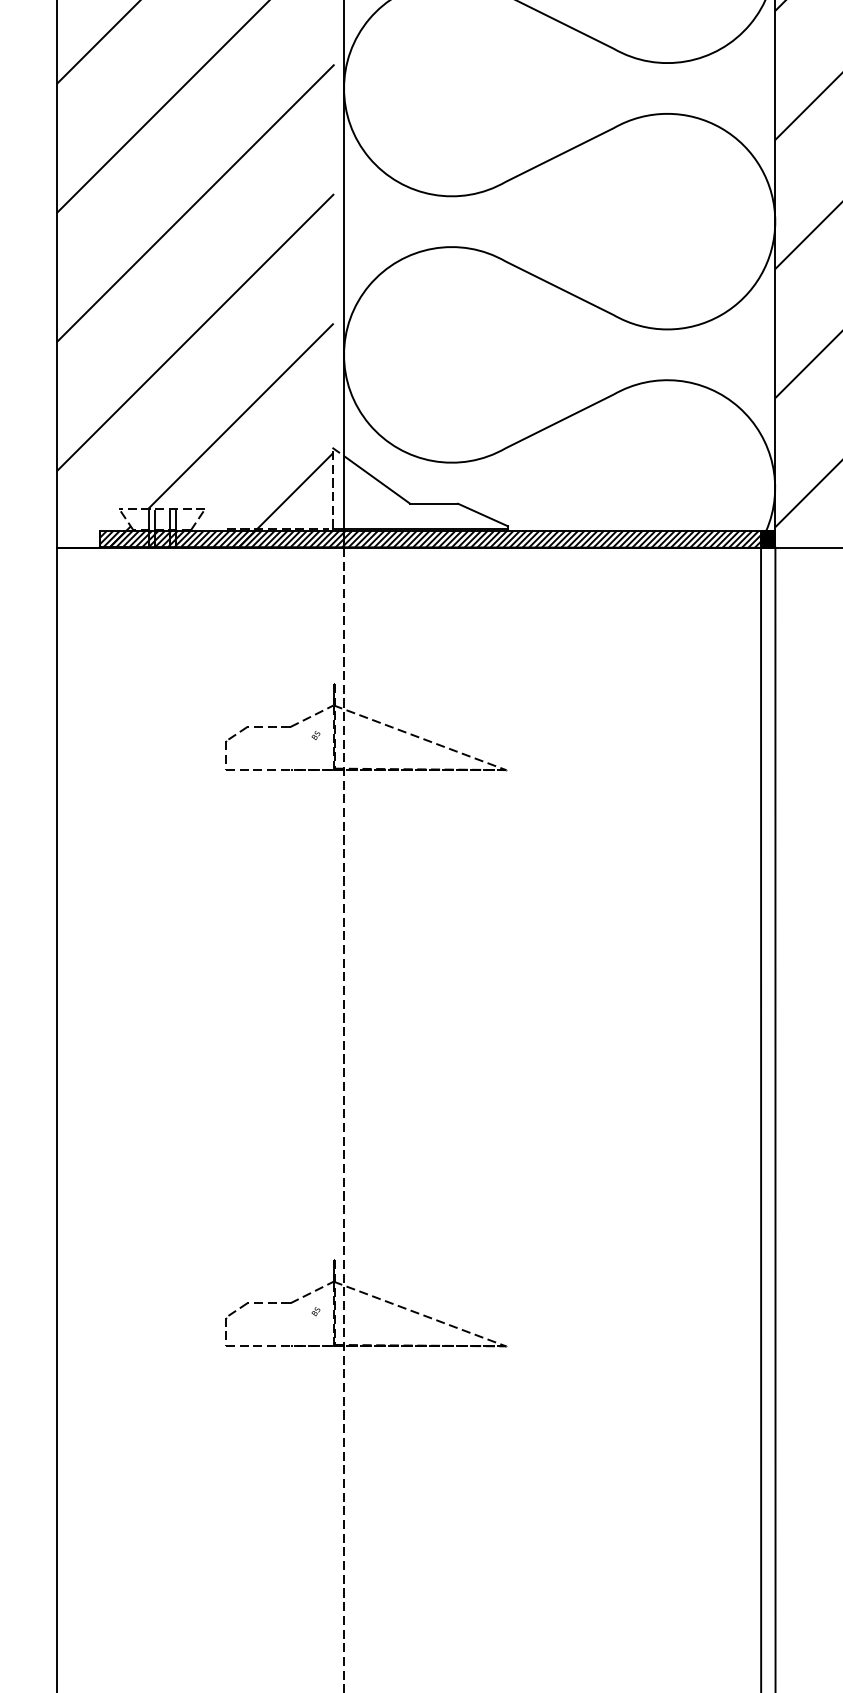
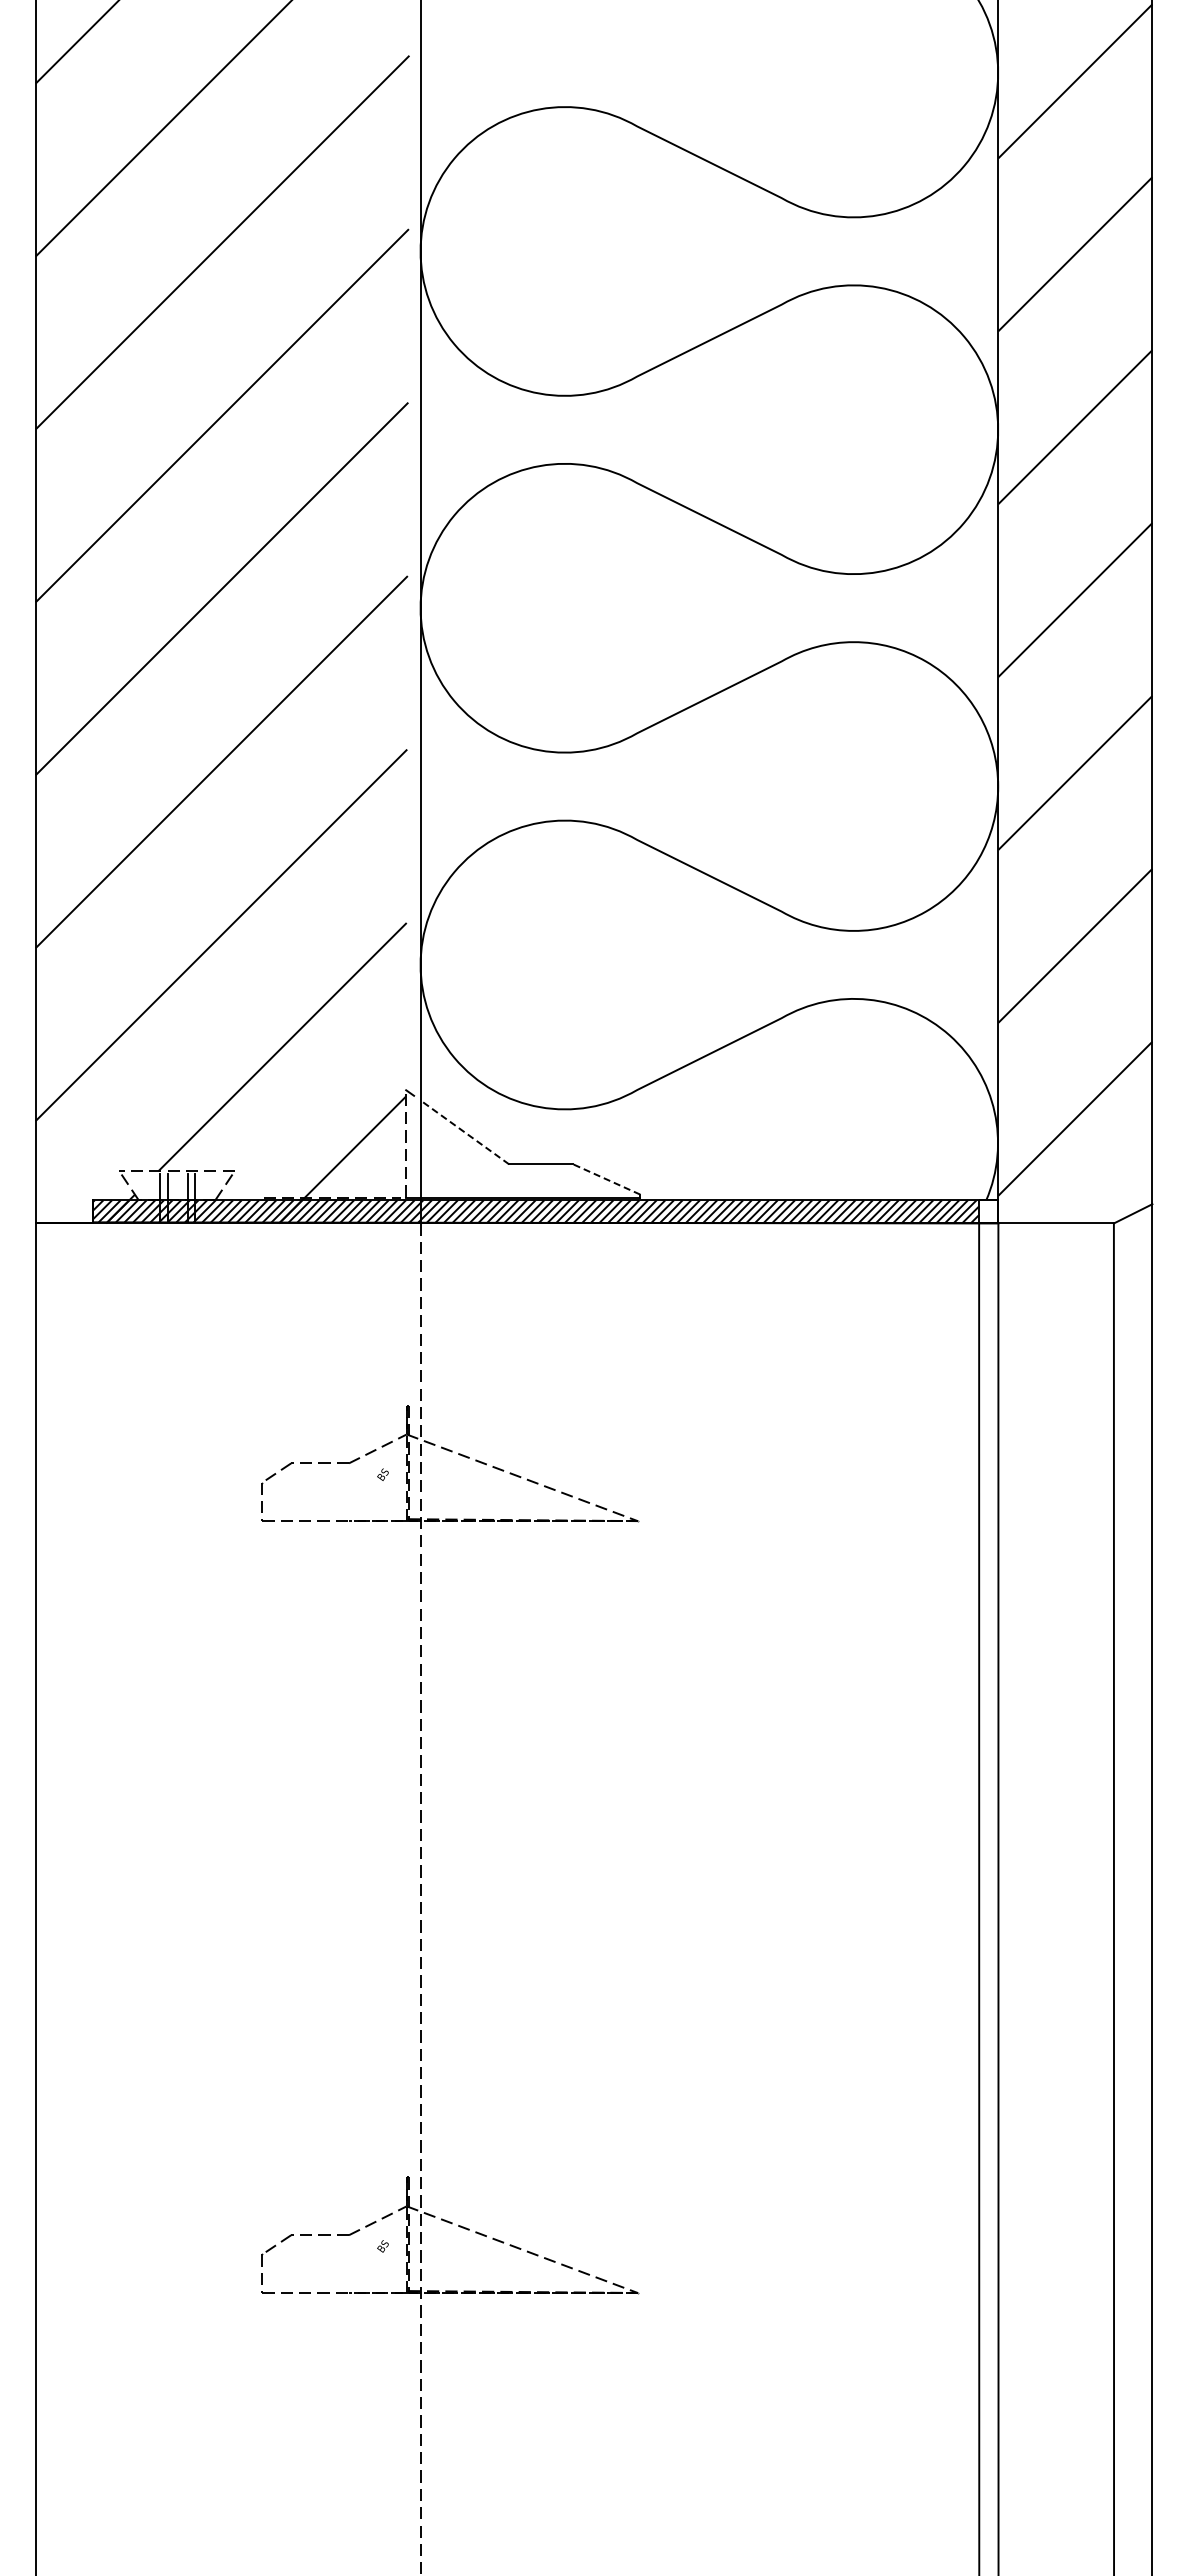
line: (376, 479) -> (464, 1132), solid -> dashed
line: (482, 515) -> (606, 1179), solid -> dashed
hatch: (768, 538) -> (988, 1211), removed

